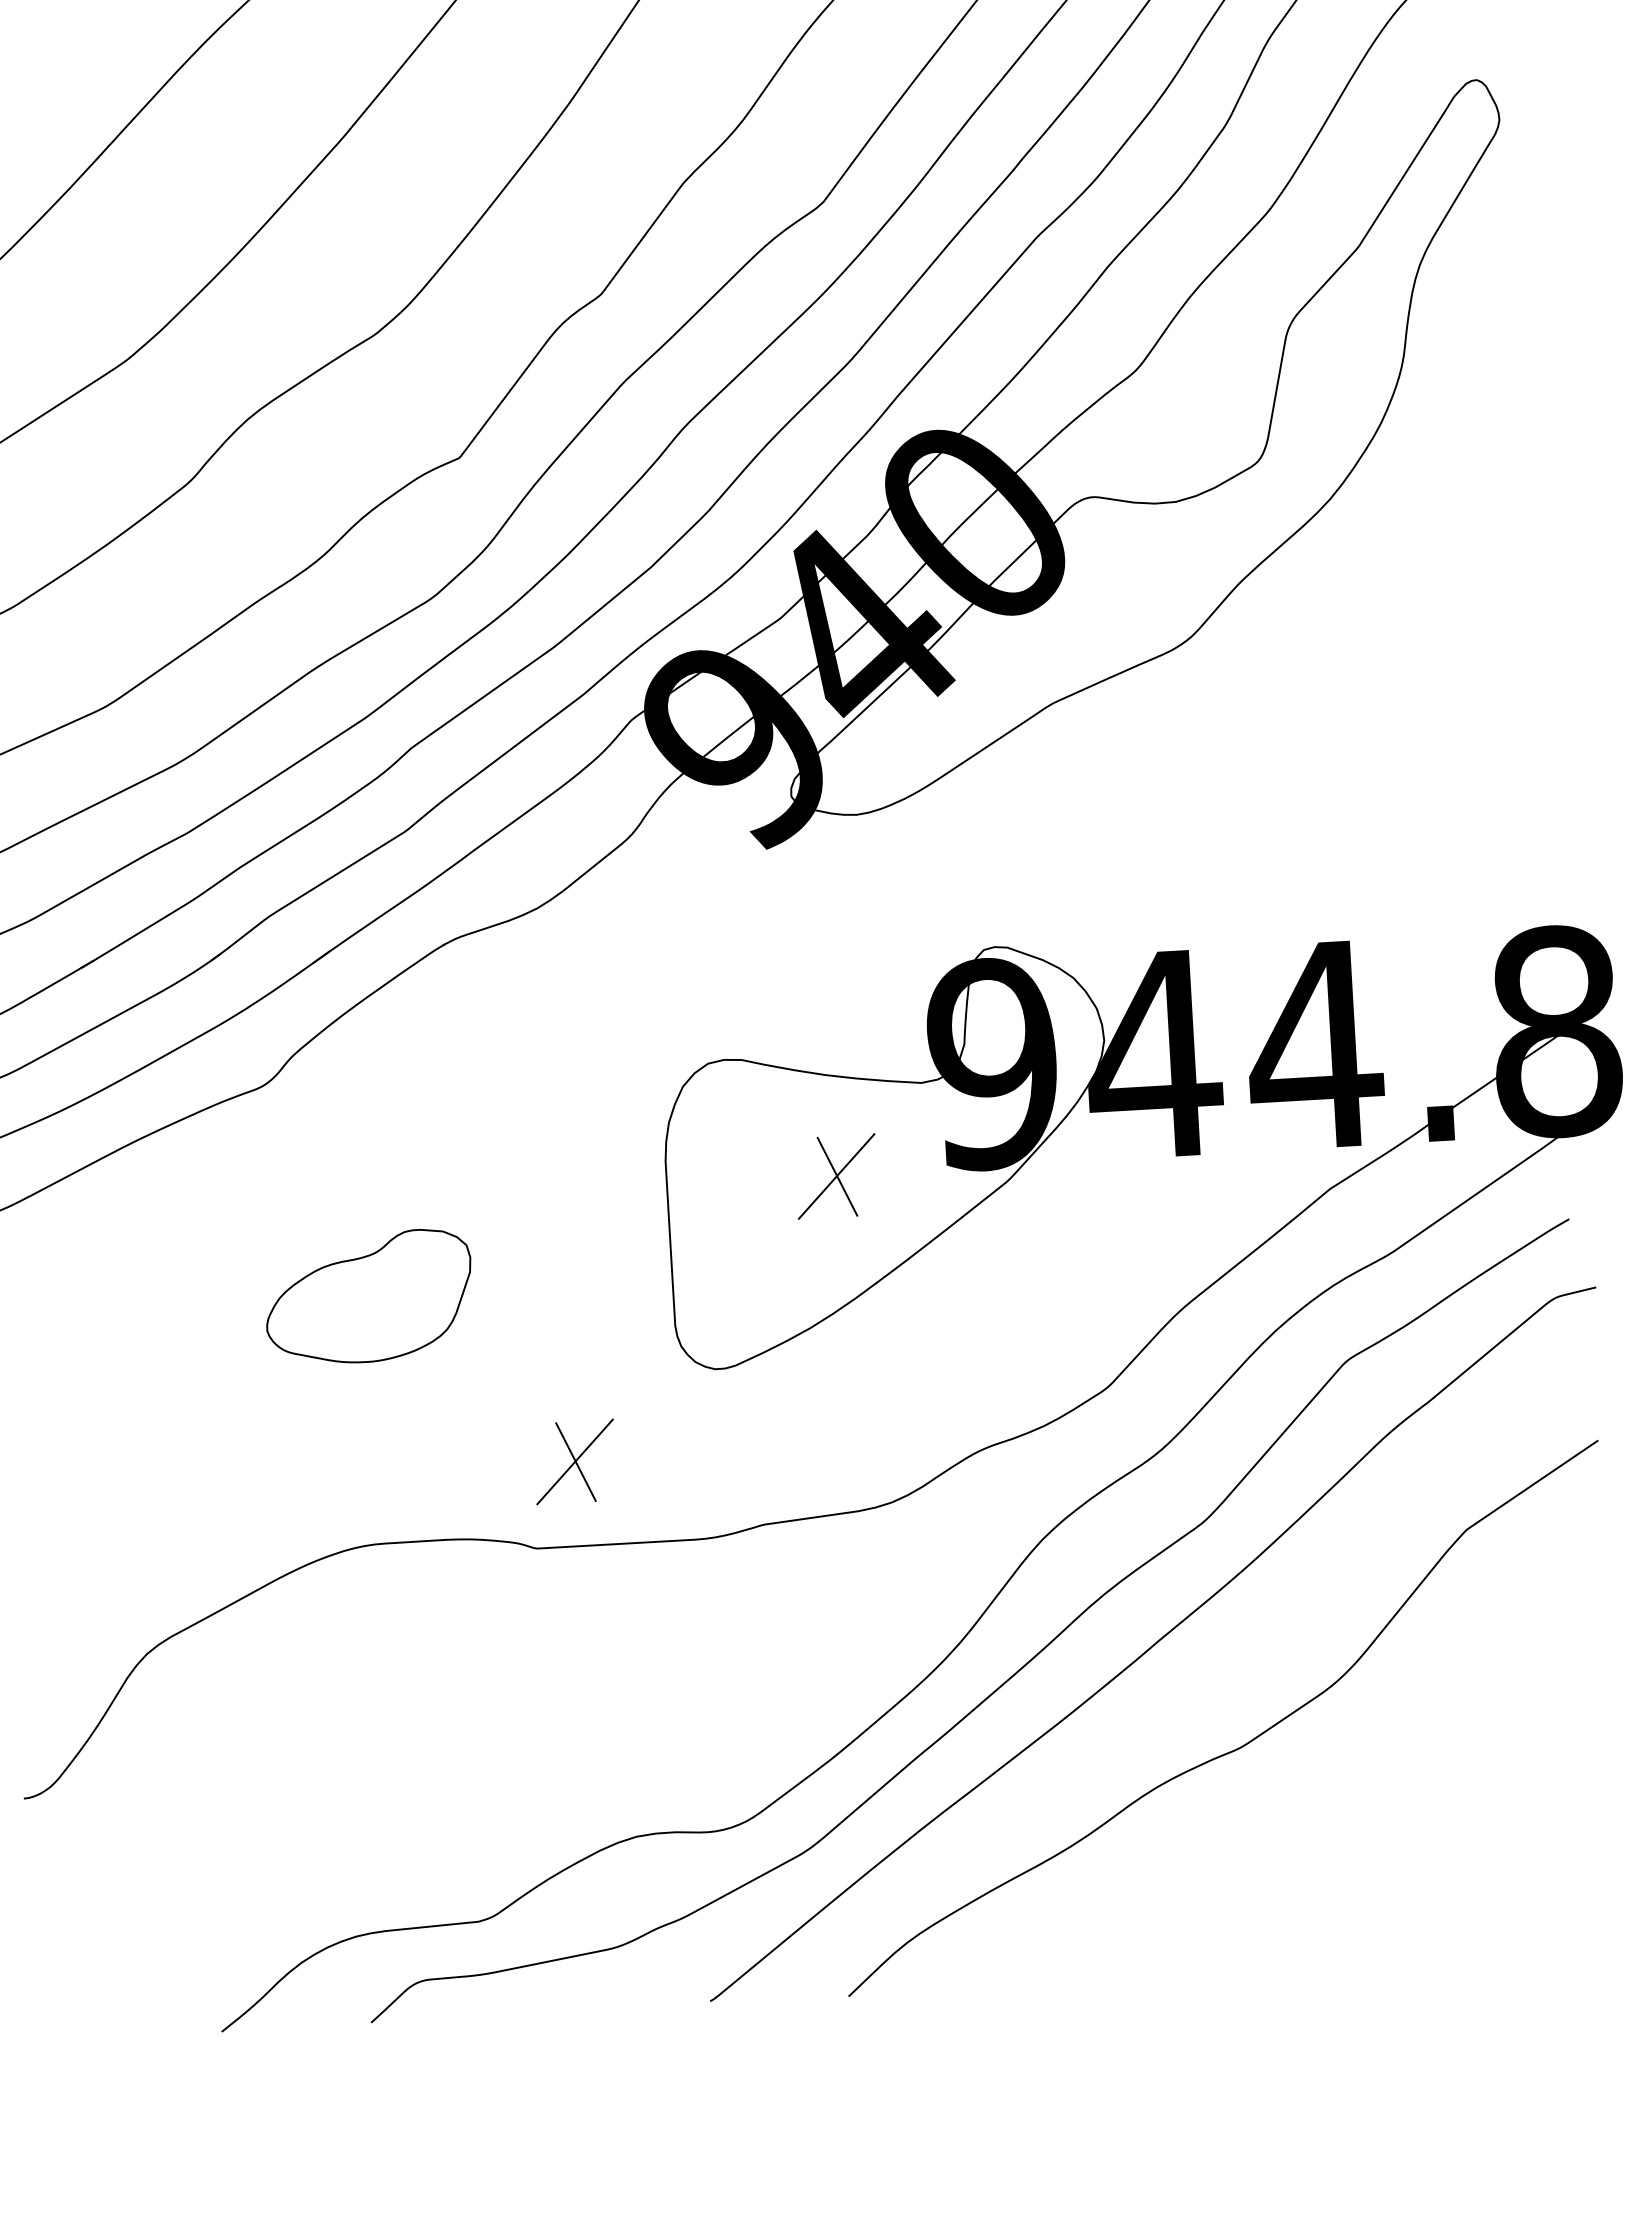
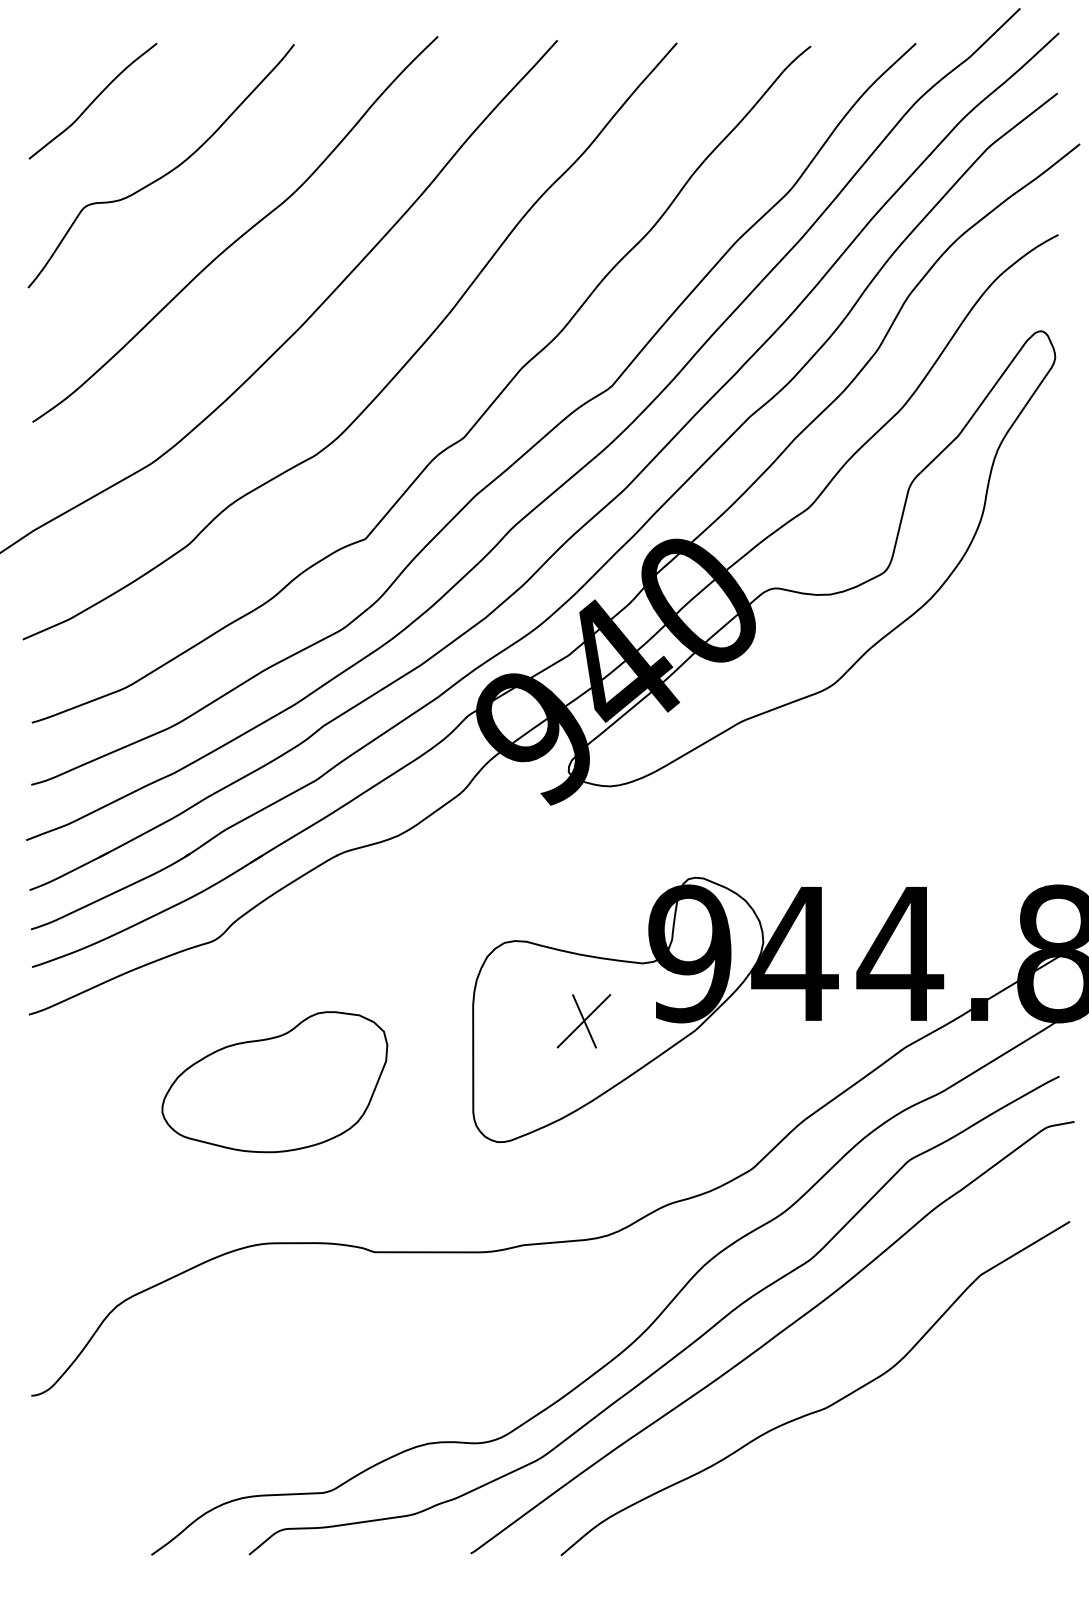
part: (368, 1297) -> (274, 1082), size x1.67
part: (574, 1462) -> (402, 1197), removed

